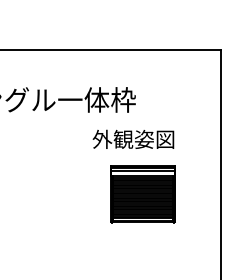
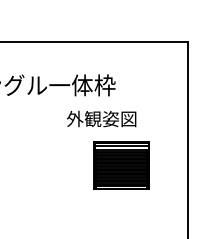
text: (133, 138) -> (101, 118), moved

